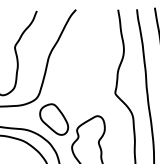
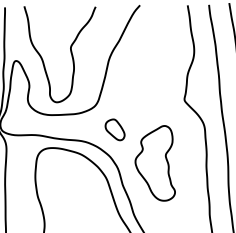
part: (53, 119) -> (114, 129), size x0.6

